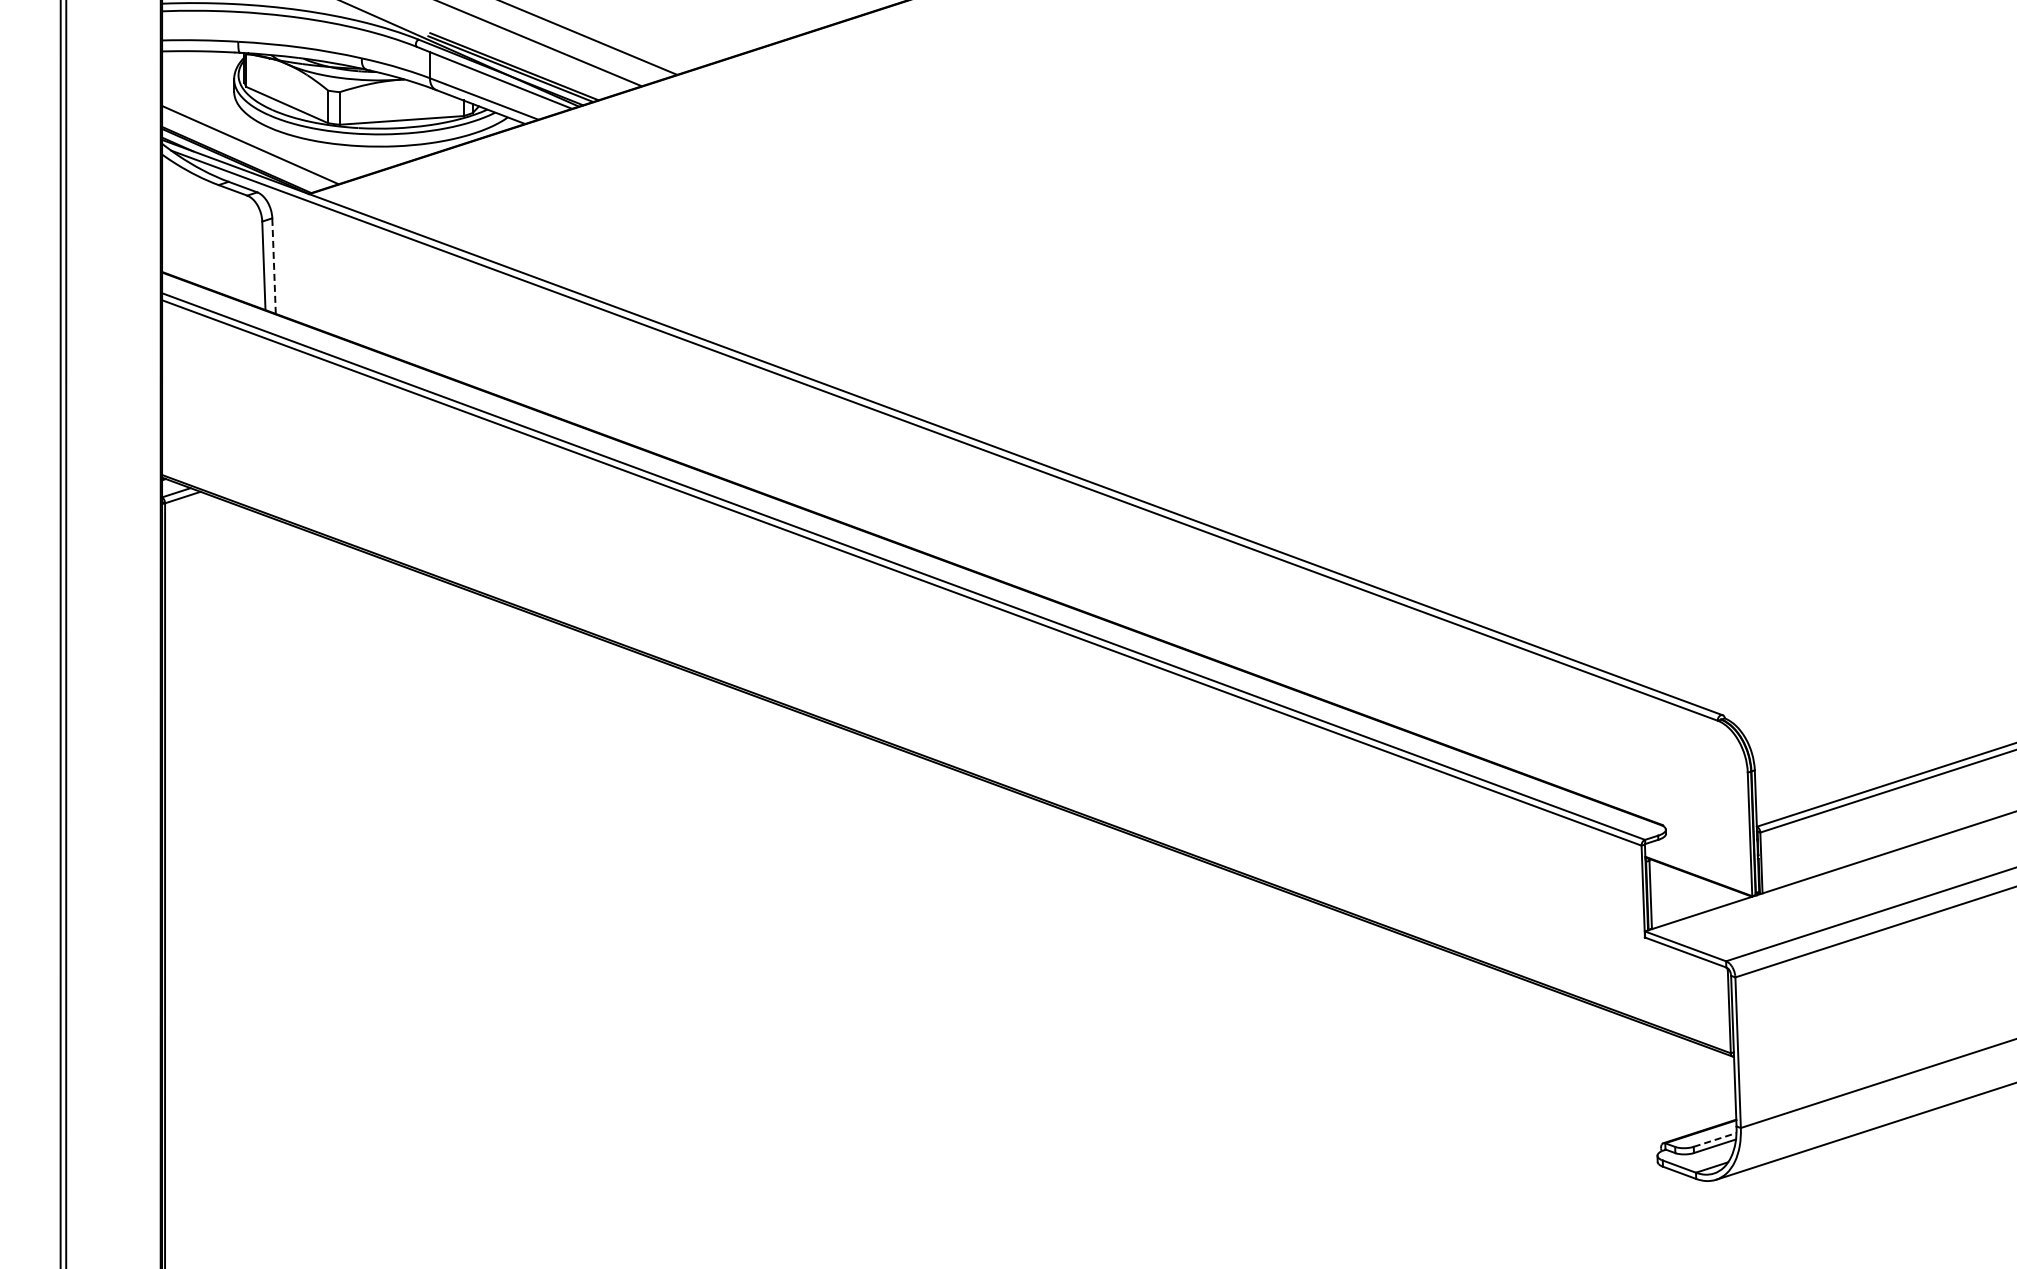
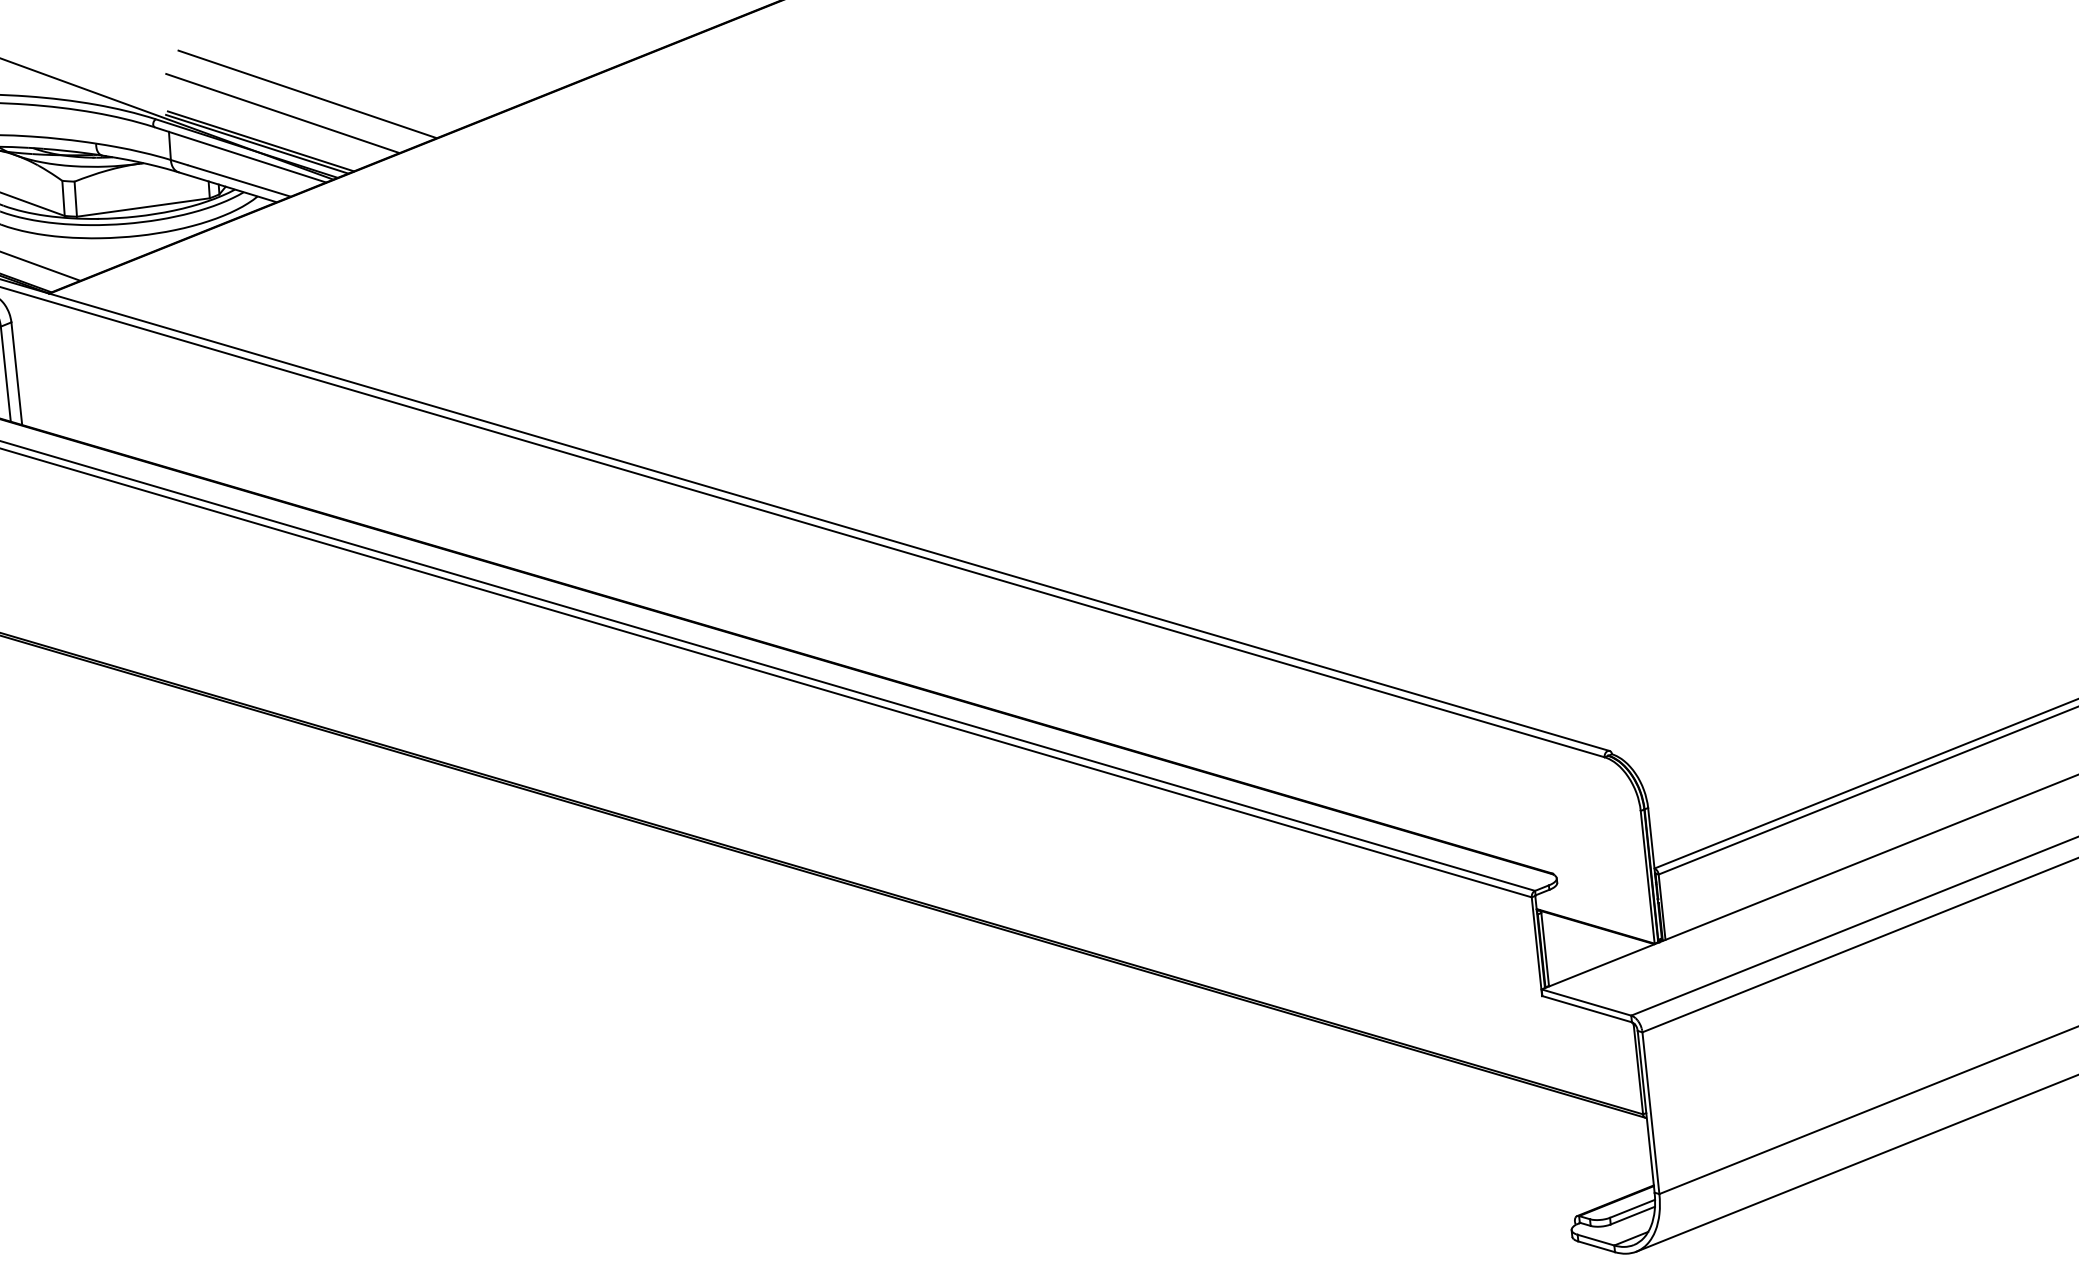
line: (274, 266) -> (17, 374), dashed -> solid
line: (1715, 1139) -> (1632, 1208), dashed -> solid

